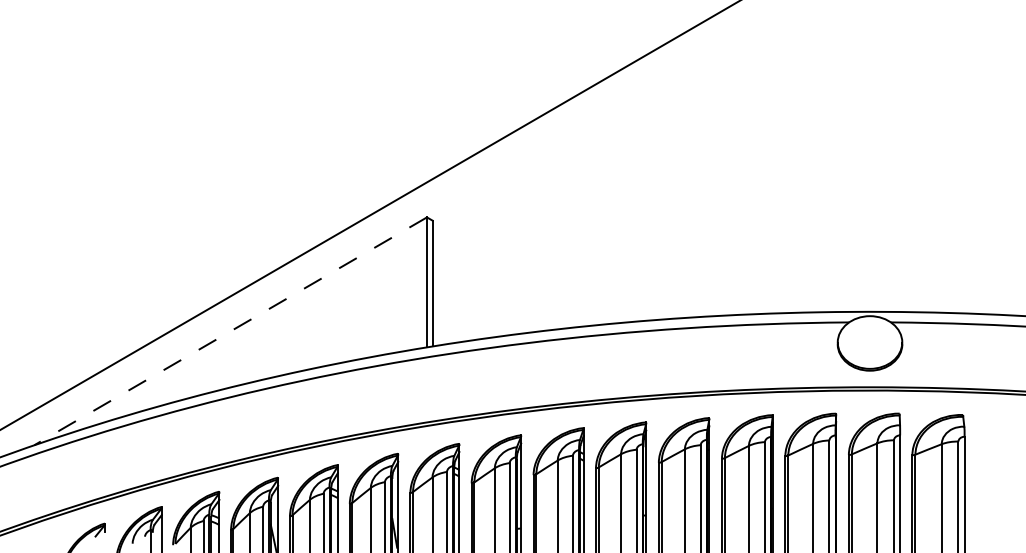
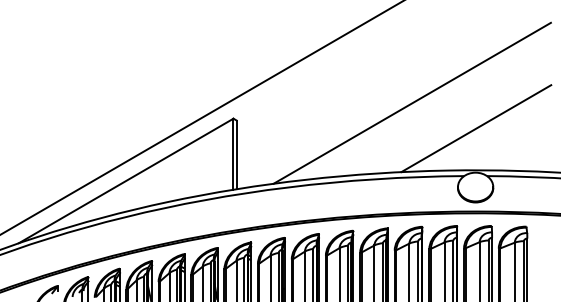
line: (752, 187) -> (411, 102), added
line: (871, 235) -> (476, 128), added
line: (229, 332) -> (125, 181), dashed -> solid

